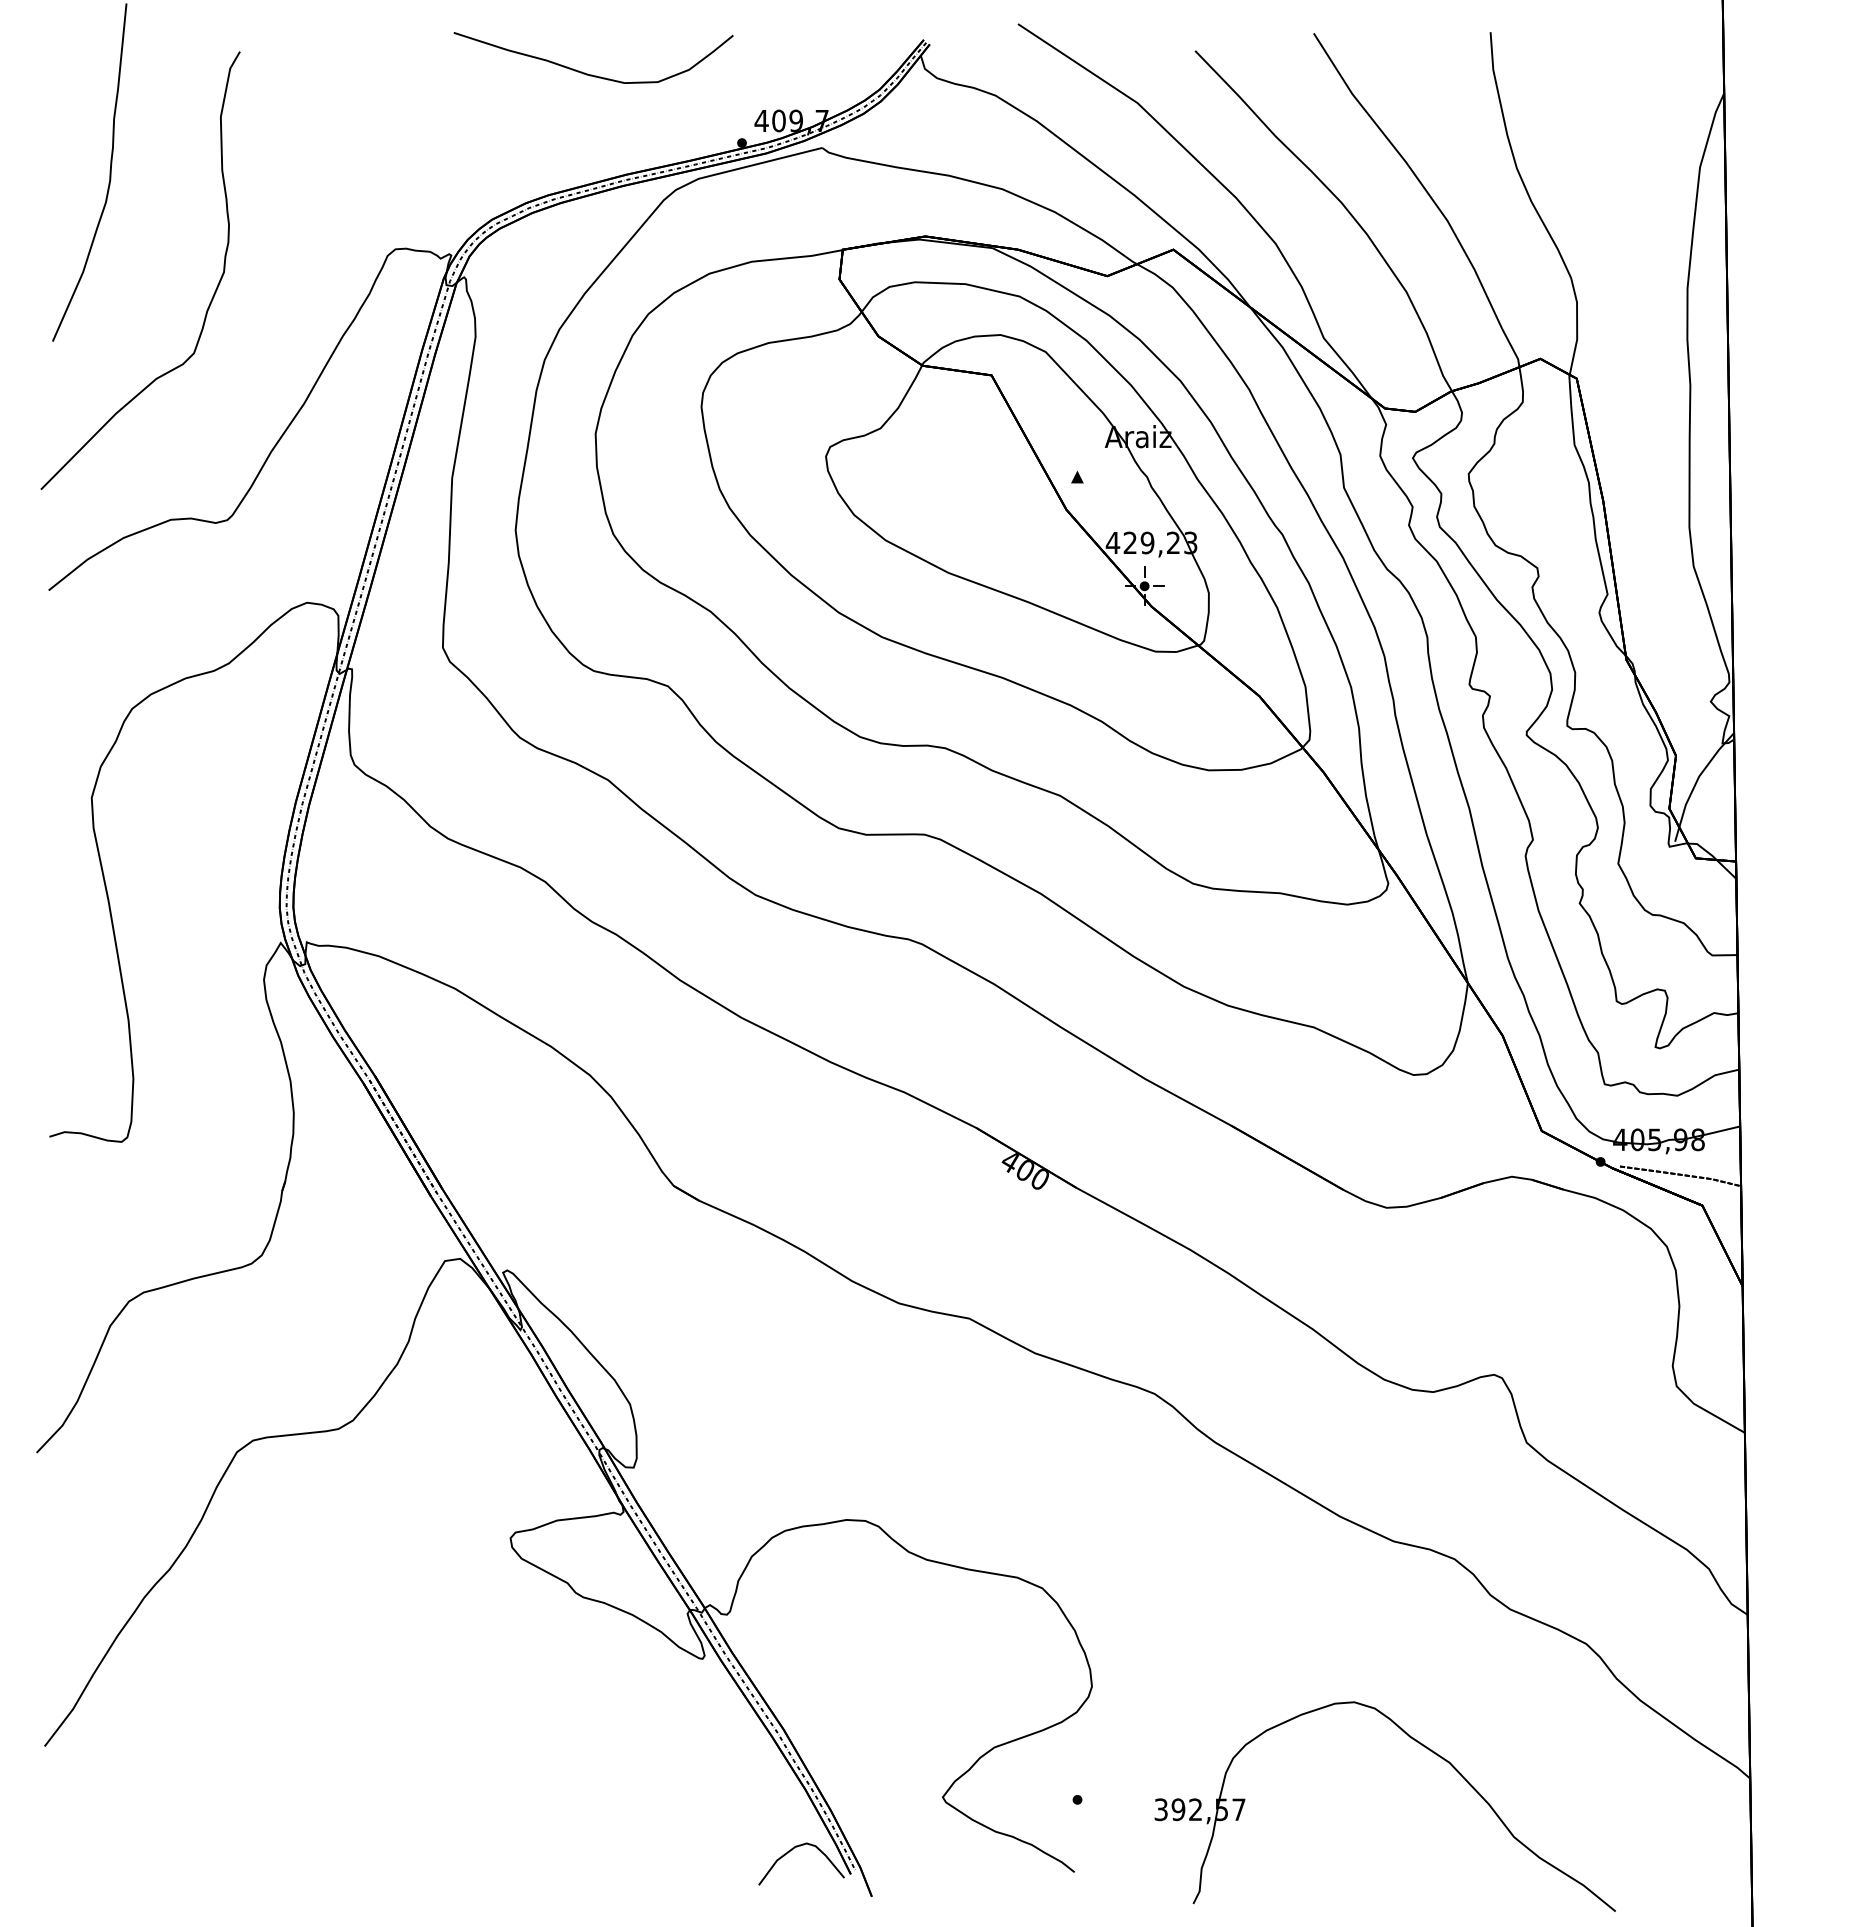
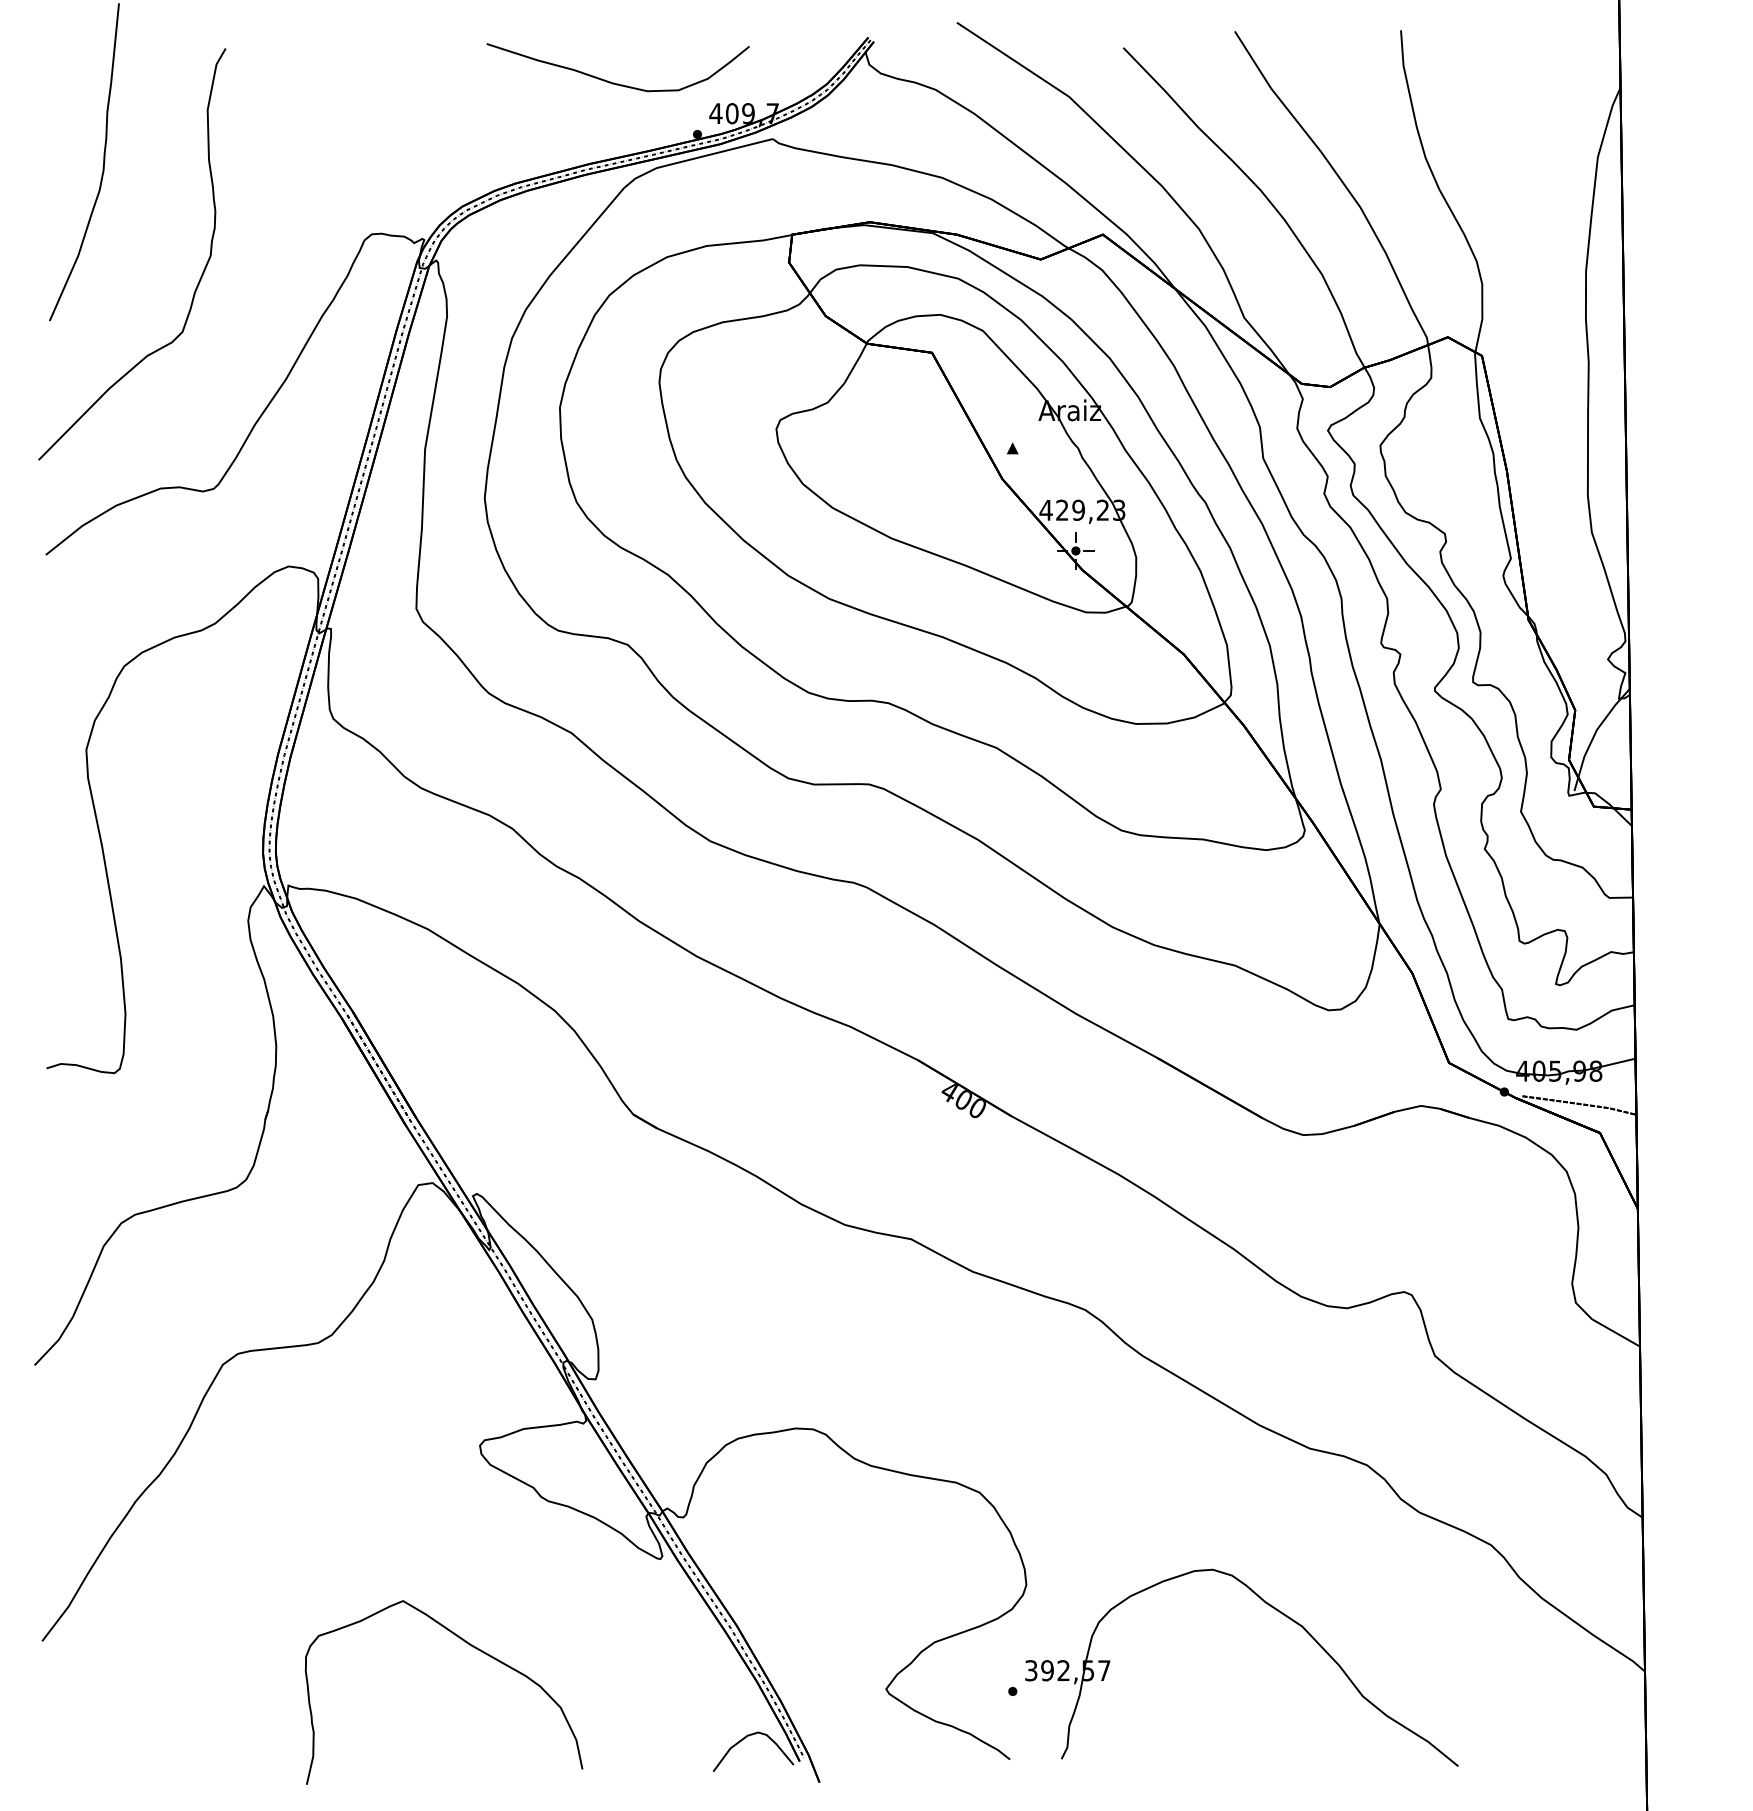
curve: (592, 74) -> (617, 83), moved
part: (1424, 1747) -> (1278, 1612), moved
curve: (500, 1751) -> (470, 1646), added

